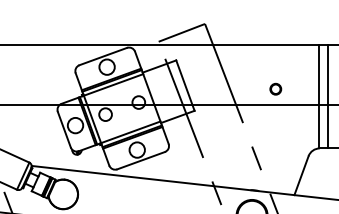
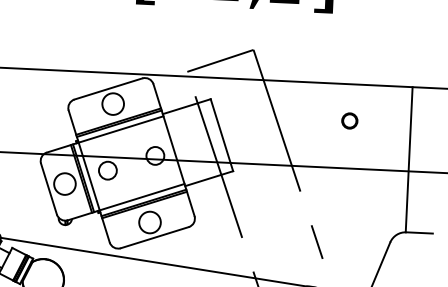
part: (275, 88) -> (349, 119), moved
line: (328, 96) -> (422, 159), removed

